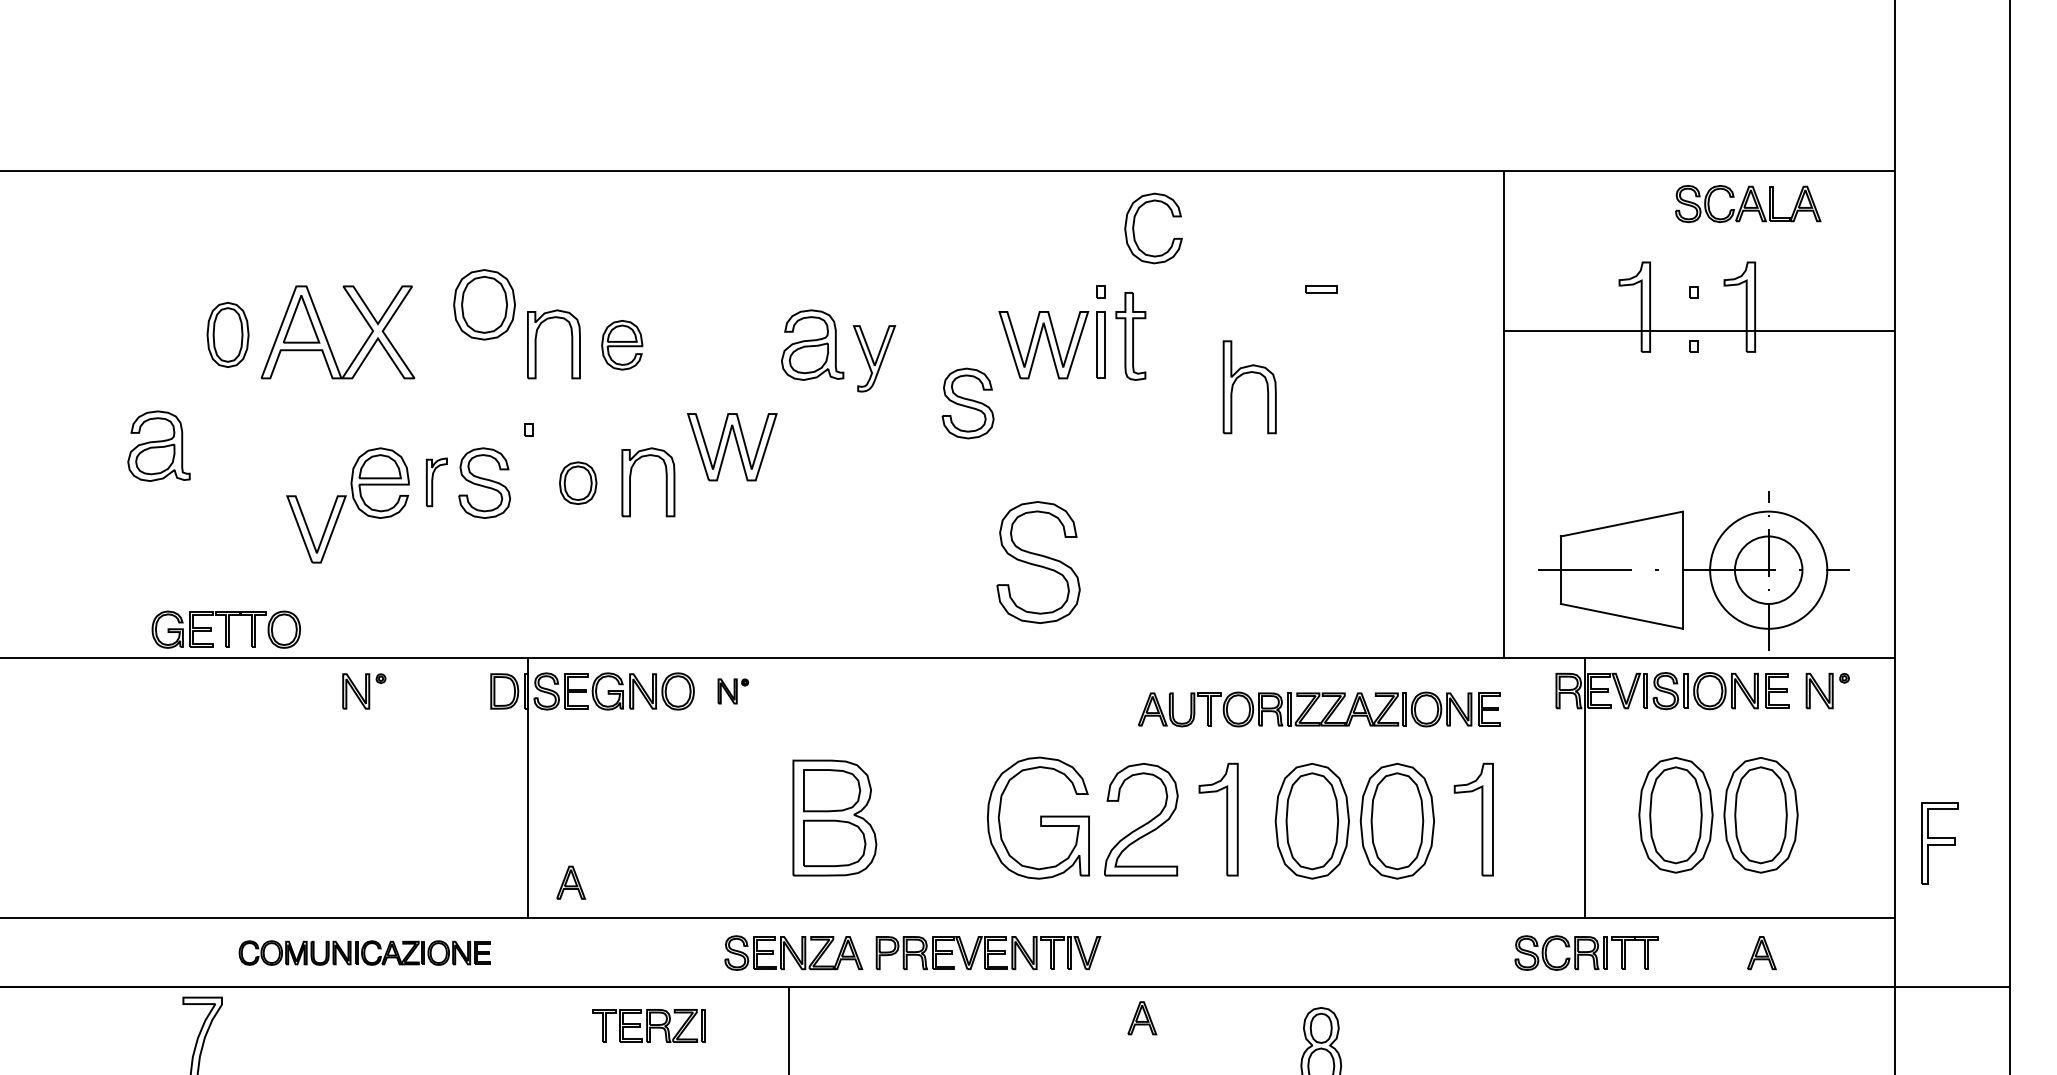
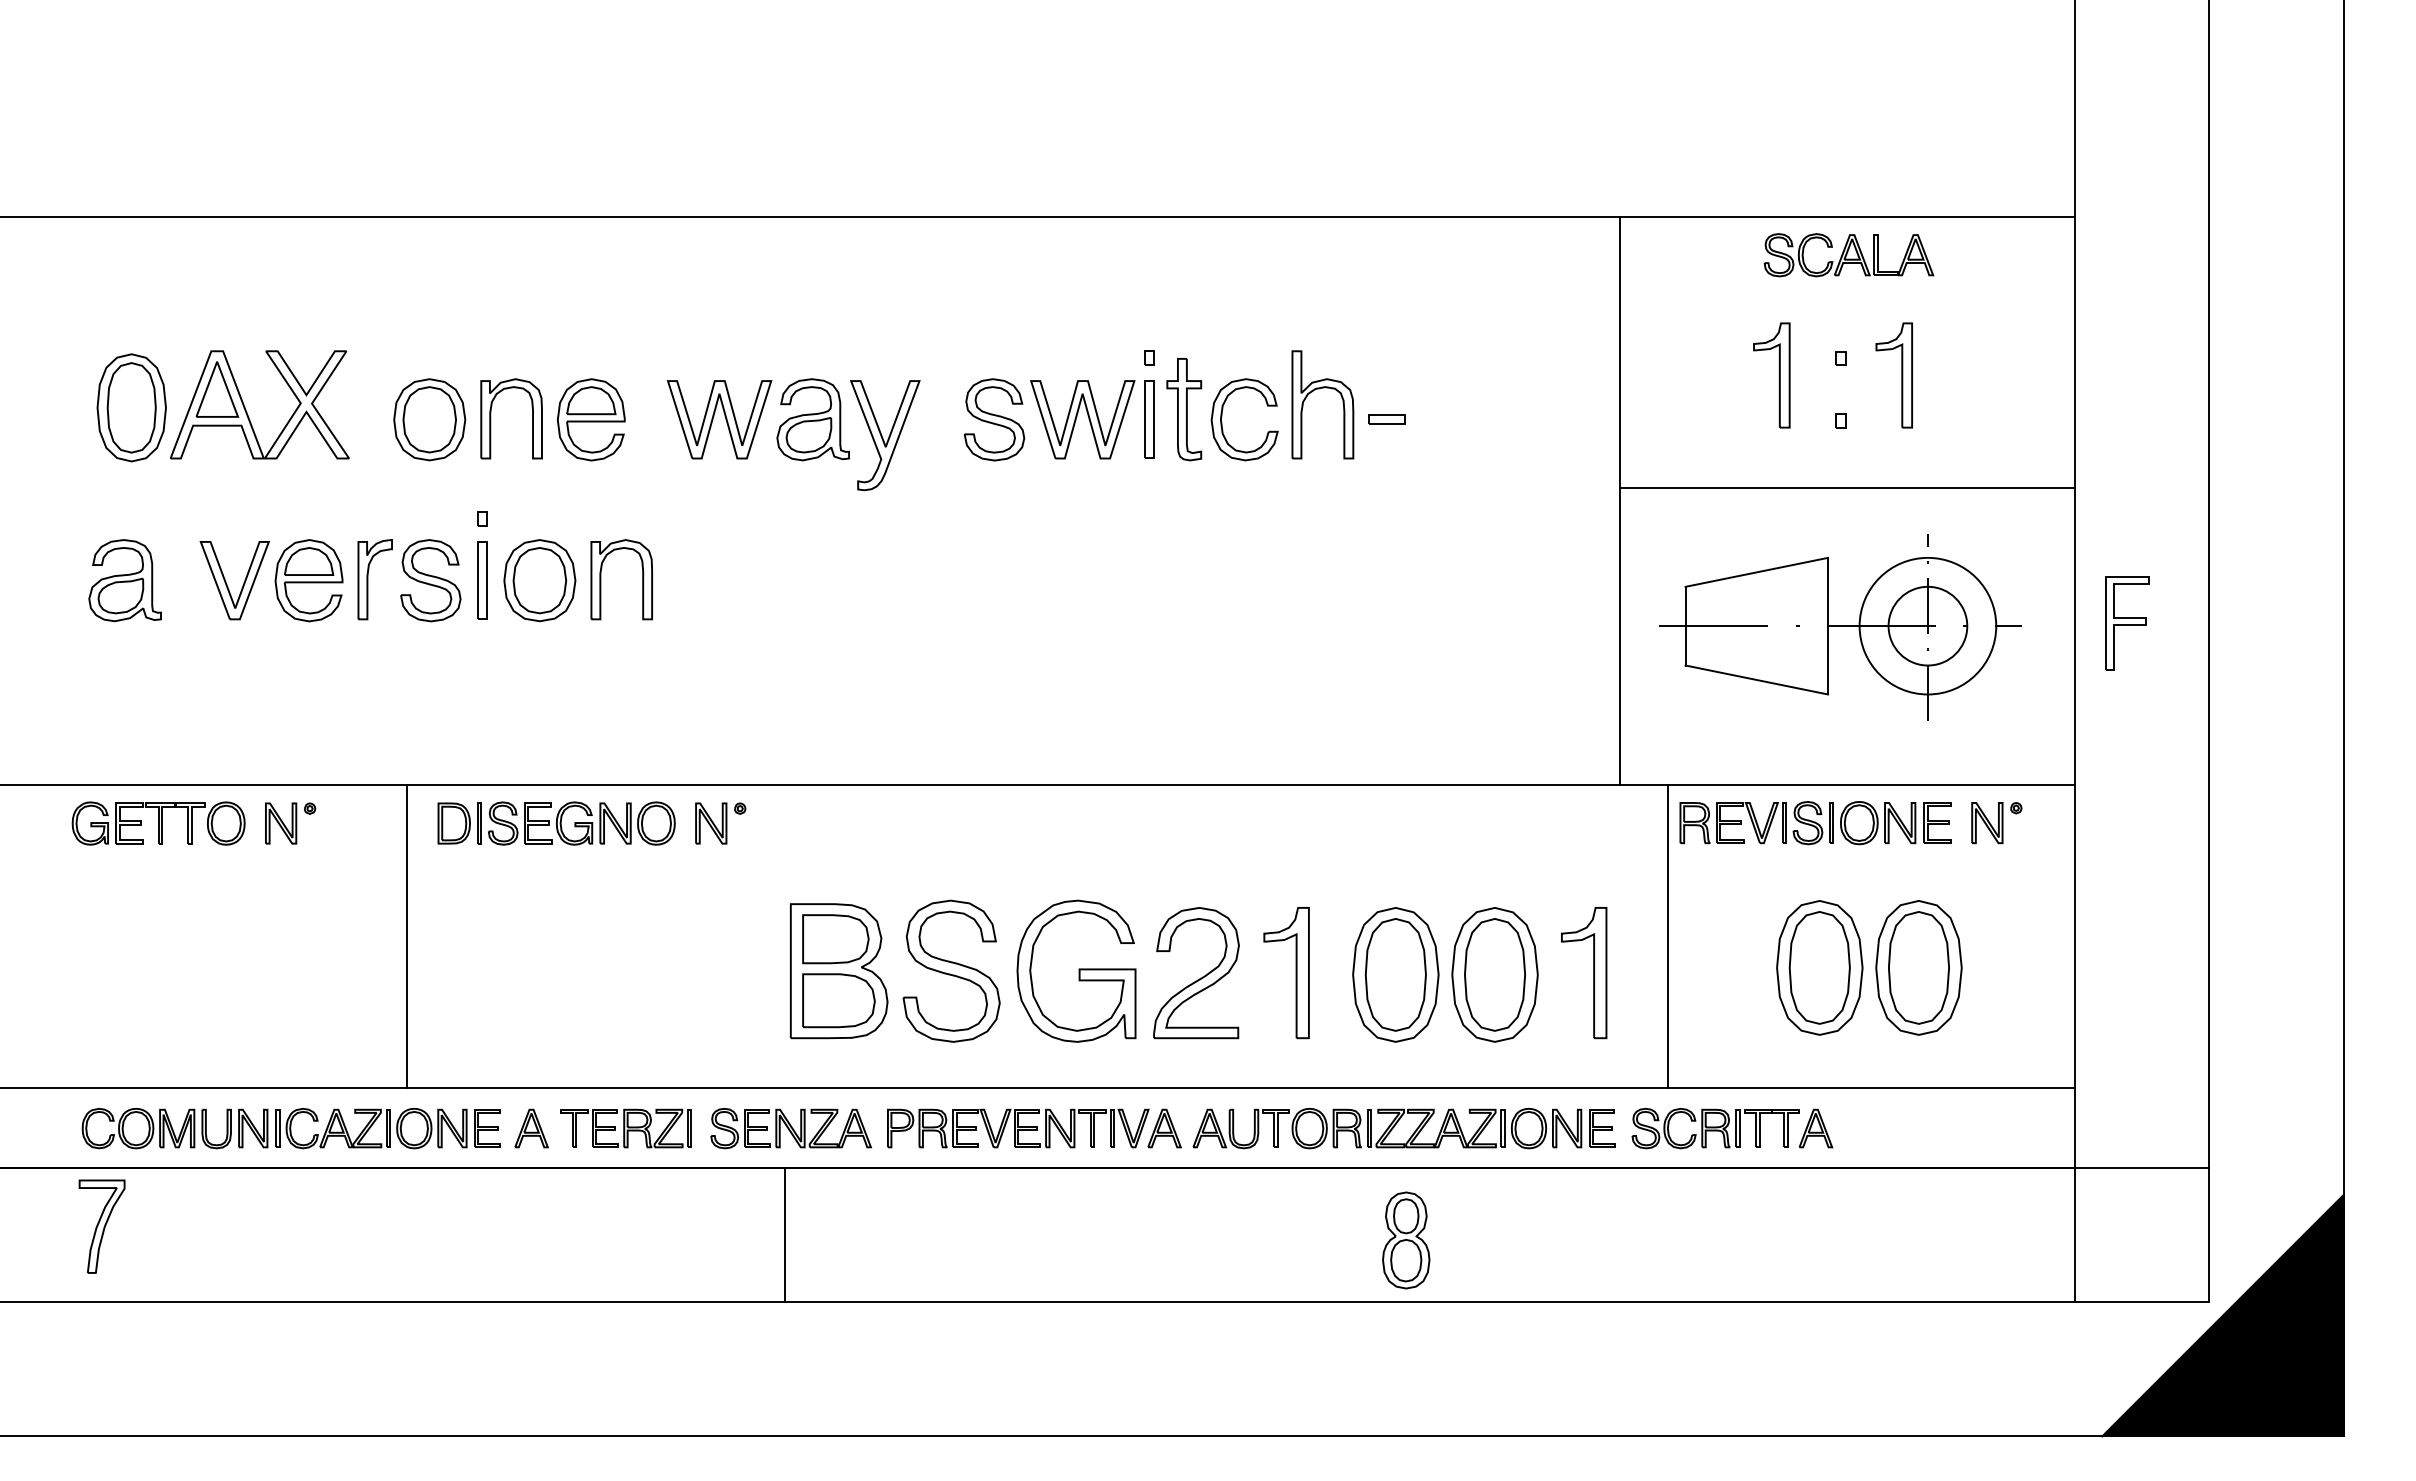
part: (1747, 204) -> (1848, 255), moved
part: (1134, 226) -> (1222, 417), moved
part: (1320, 289) -> (1386, 419), moved
part: (484, 304) -> (429, 419), moved
line: (1699, 331) -> (1847, 487), moved
part: (227, 334) -> (131, 407), size x1.43
part: (621, 344) -> (590, 419), size x1.43
part: (874, 358) -> (885, 435), size x1.43
part: (1246, 374) -> (1319, 389), moved
part: (968, 403) -> (994, 419), moved
part: (158, 446) -> (124, 580), moved
part: (732, 446) -> (719, 419), moved
part: (436, 482) -> (374, 579), size x1.43
part: (528, 483) -> (482, 580), added
part: (577, 483) -> (539, 580), size x1.67
part: (309, 530) -> (226, 581), moved
part: (1038, 561) -> (951, 970), moved
part: (1693, 571) -> (1840, 627), moved
part: (226, 629) -> (158, 823), moved
part: (733, 691) -> (720, 823), size x1.43
part: (1313, 705) -> (1397, 1123), moved
line: (528, 787) -> (407, 935), moved
line: (1584, 787) -> (1667, 935), moved
part: (1939, 843) -> (2127, 623), moved
part: (570, 882) -> (531, 1128), moved
part: (364, 953) -> (290, 1128), size x1.43
part: (1761, 953) -> (1815, 1128), moved
part: (1142, 1018) -> (1164, 1128), moved
part: (648, 1025) -> (625, 1128), moved

